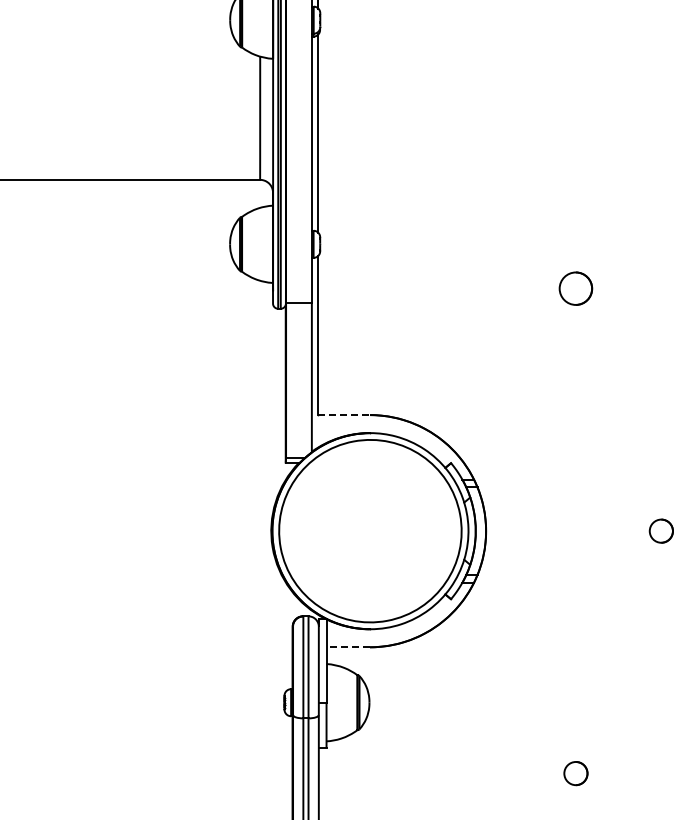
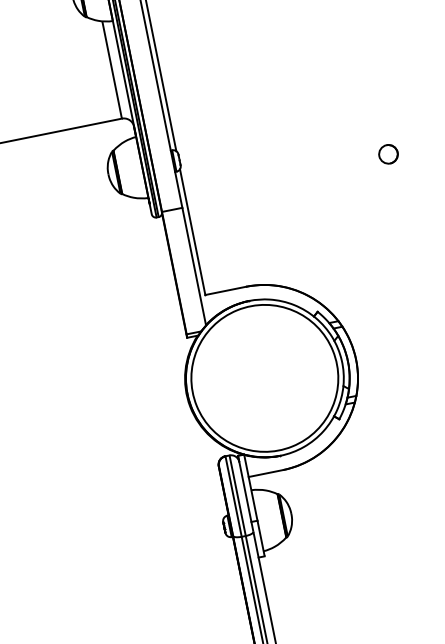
circle: (575, 288) -> (388, 154), size x0.71
line: (344, 415) -> (225, 291), dashed -> solid
line: (348, 647) -> (266, 473), dashed -> solid

